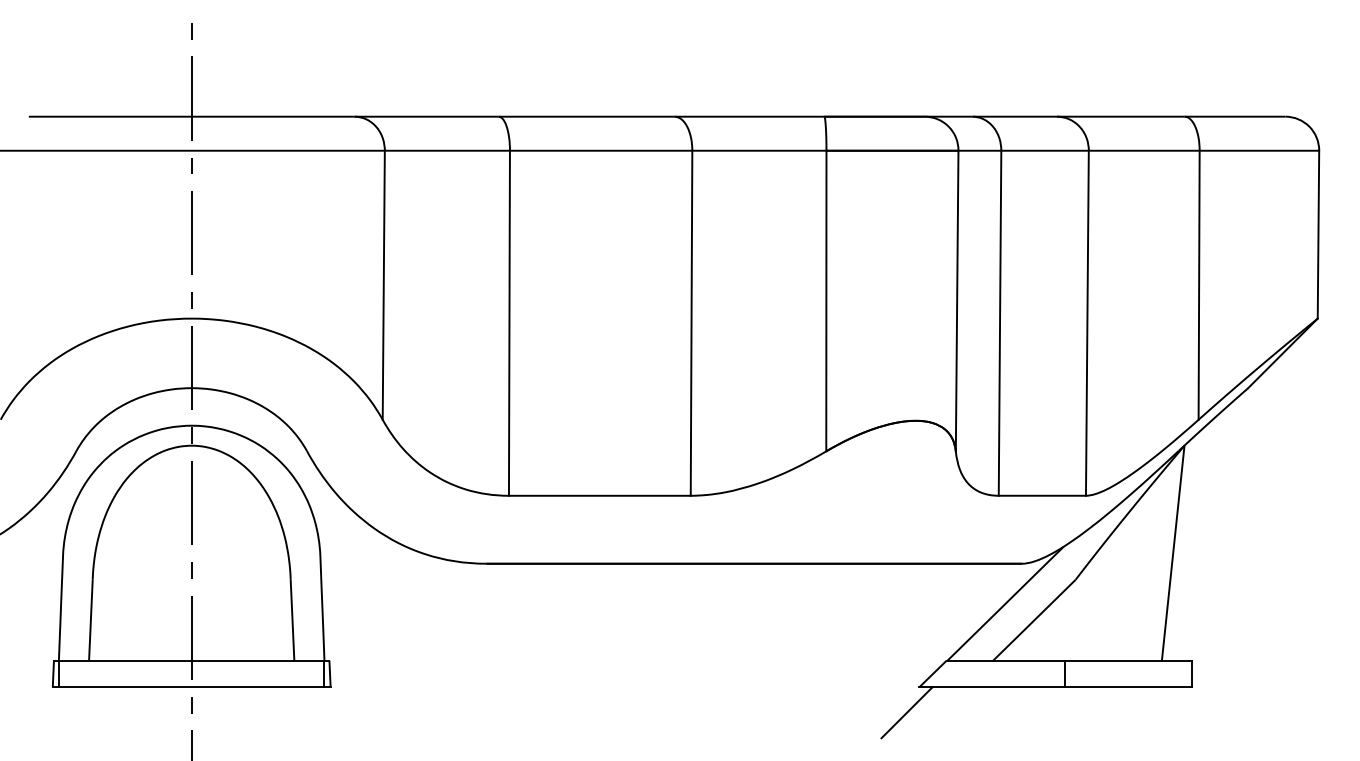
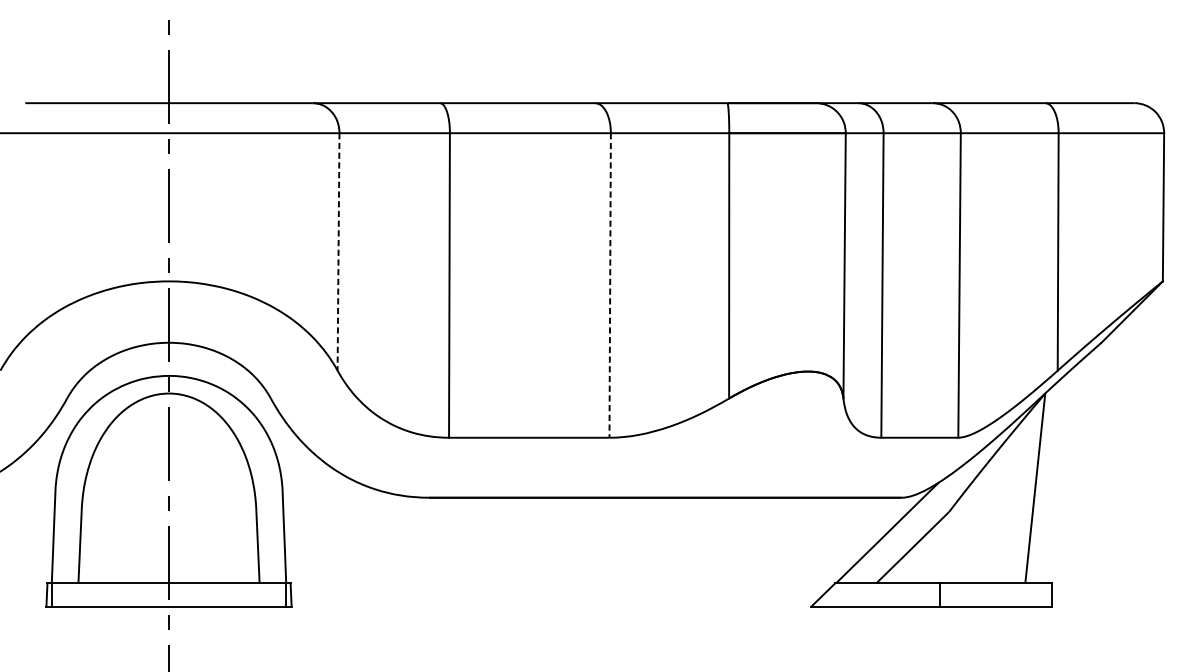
line: (383, 285) -> (338, 252), solid -> dashed
line: (691, 323) -> (610, 285), solid -> dashed
line: (906, 712) -> (799, 629), removed

